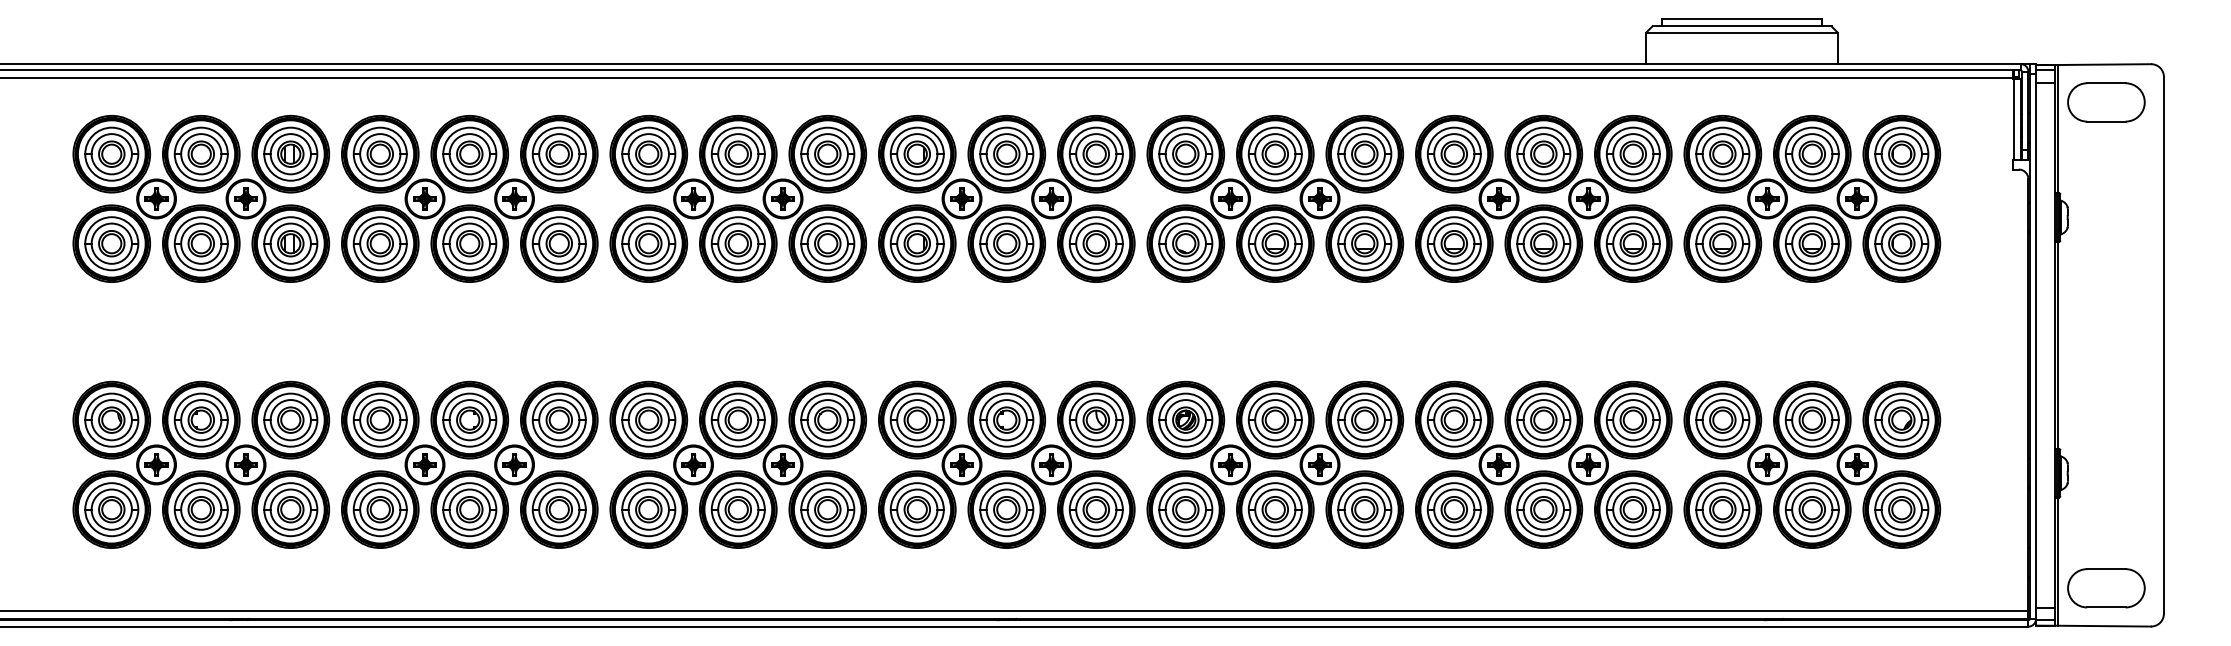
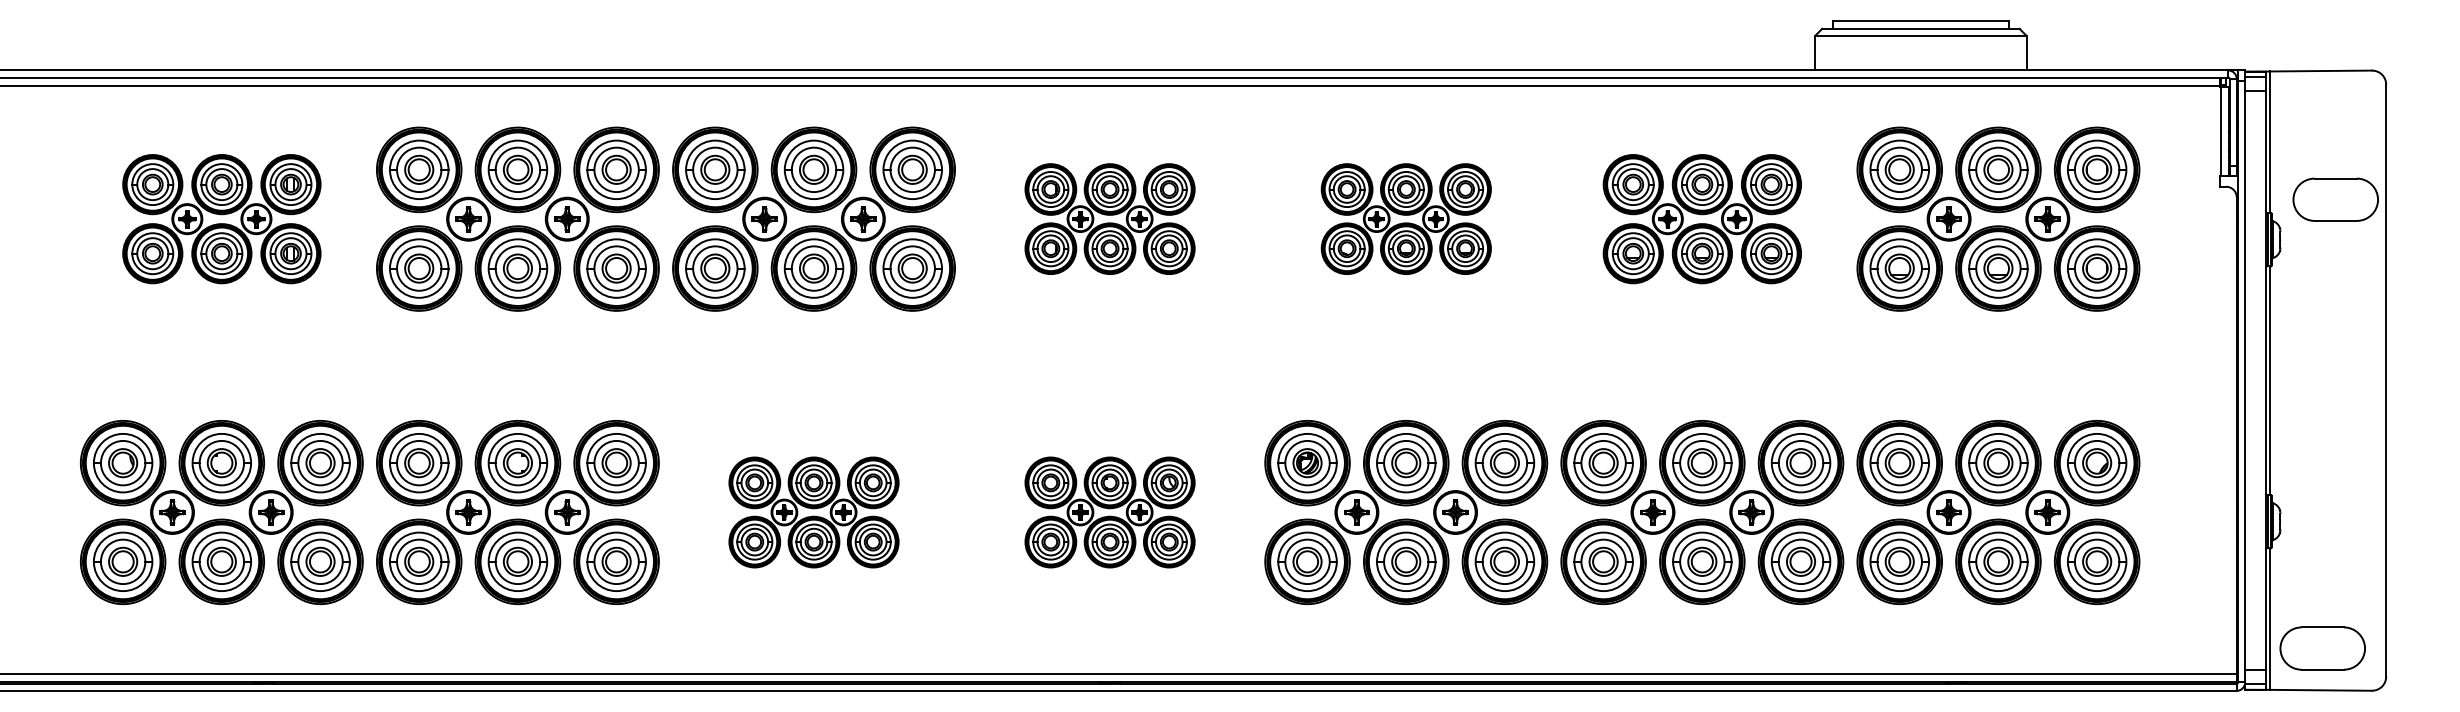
part: (2106, 102) -> (2335, 199), moved
part: (200, 198) -> (221, 218), size x0.7
part: (1006, 198) -> (1109, 218), size x0.6
part: (1275, 198) -> (1406, 218), size x0.6
part: (1543, 198) -> (1702, 218), size x0.7
part: (737, 464) -> (813, 512), size x0.6
part: (1006, 464) -> (1109, 512), size x0.6

